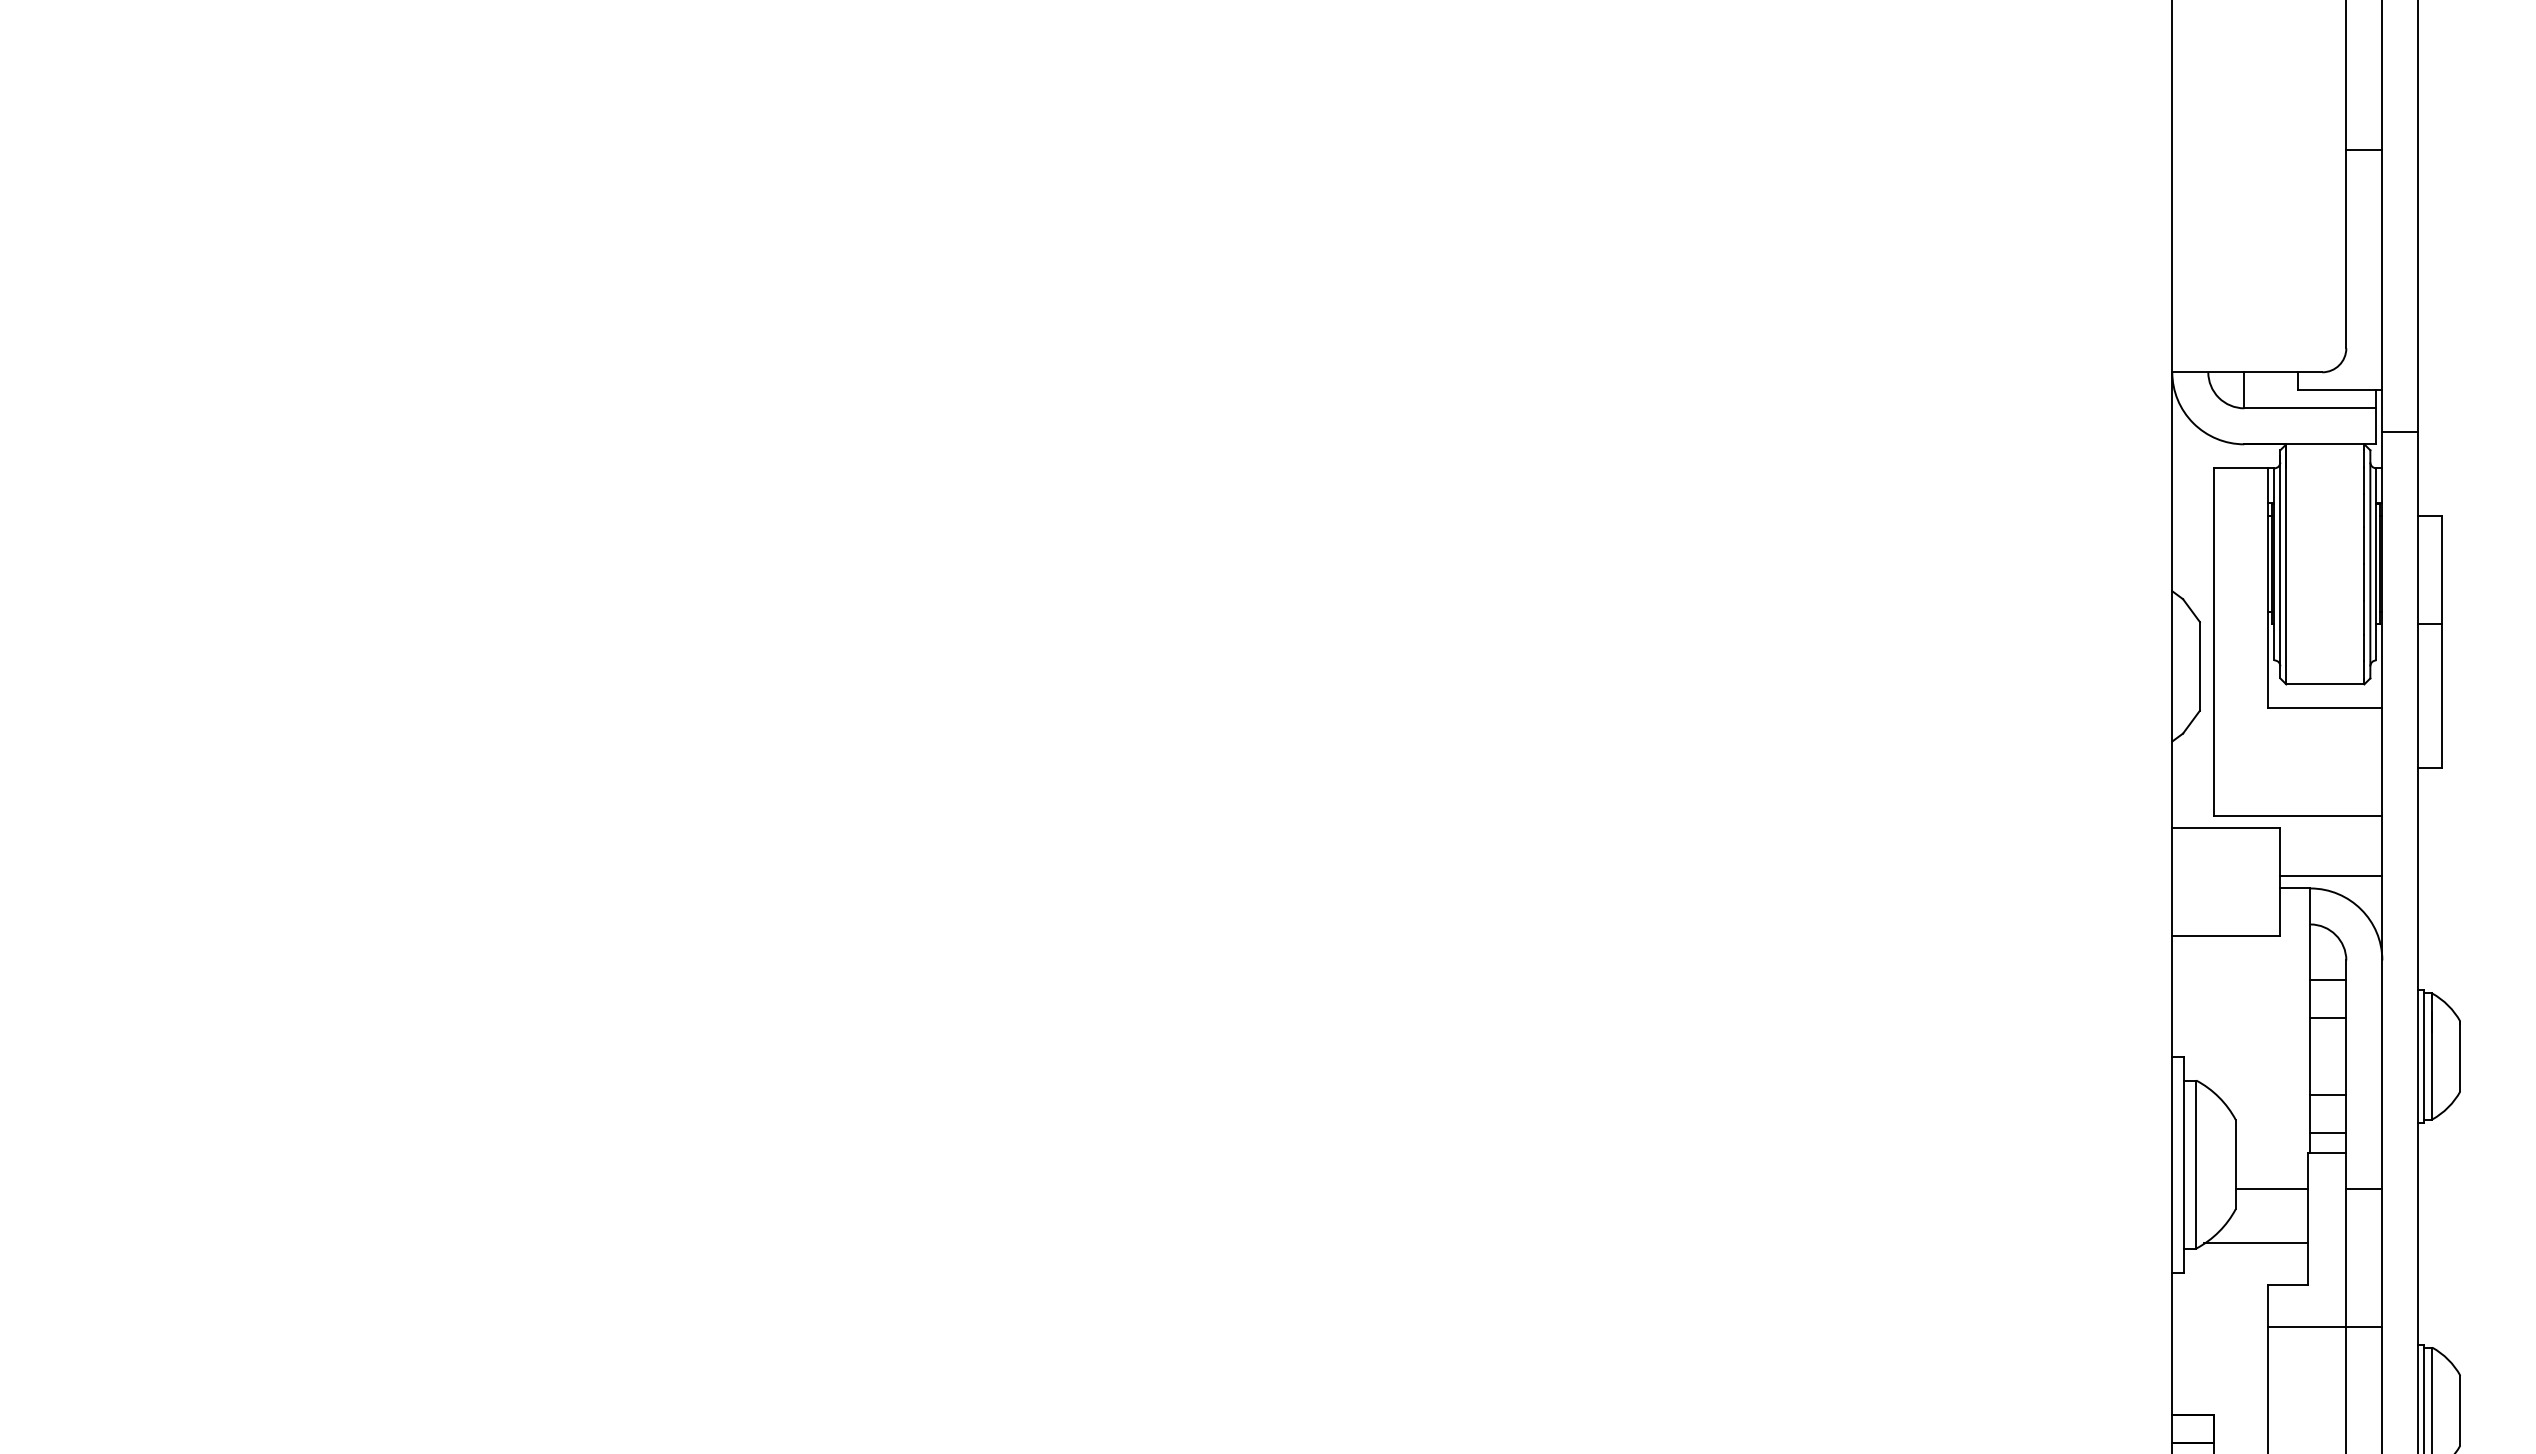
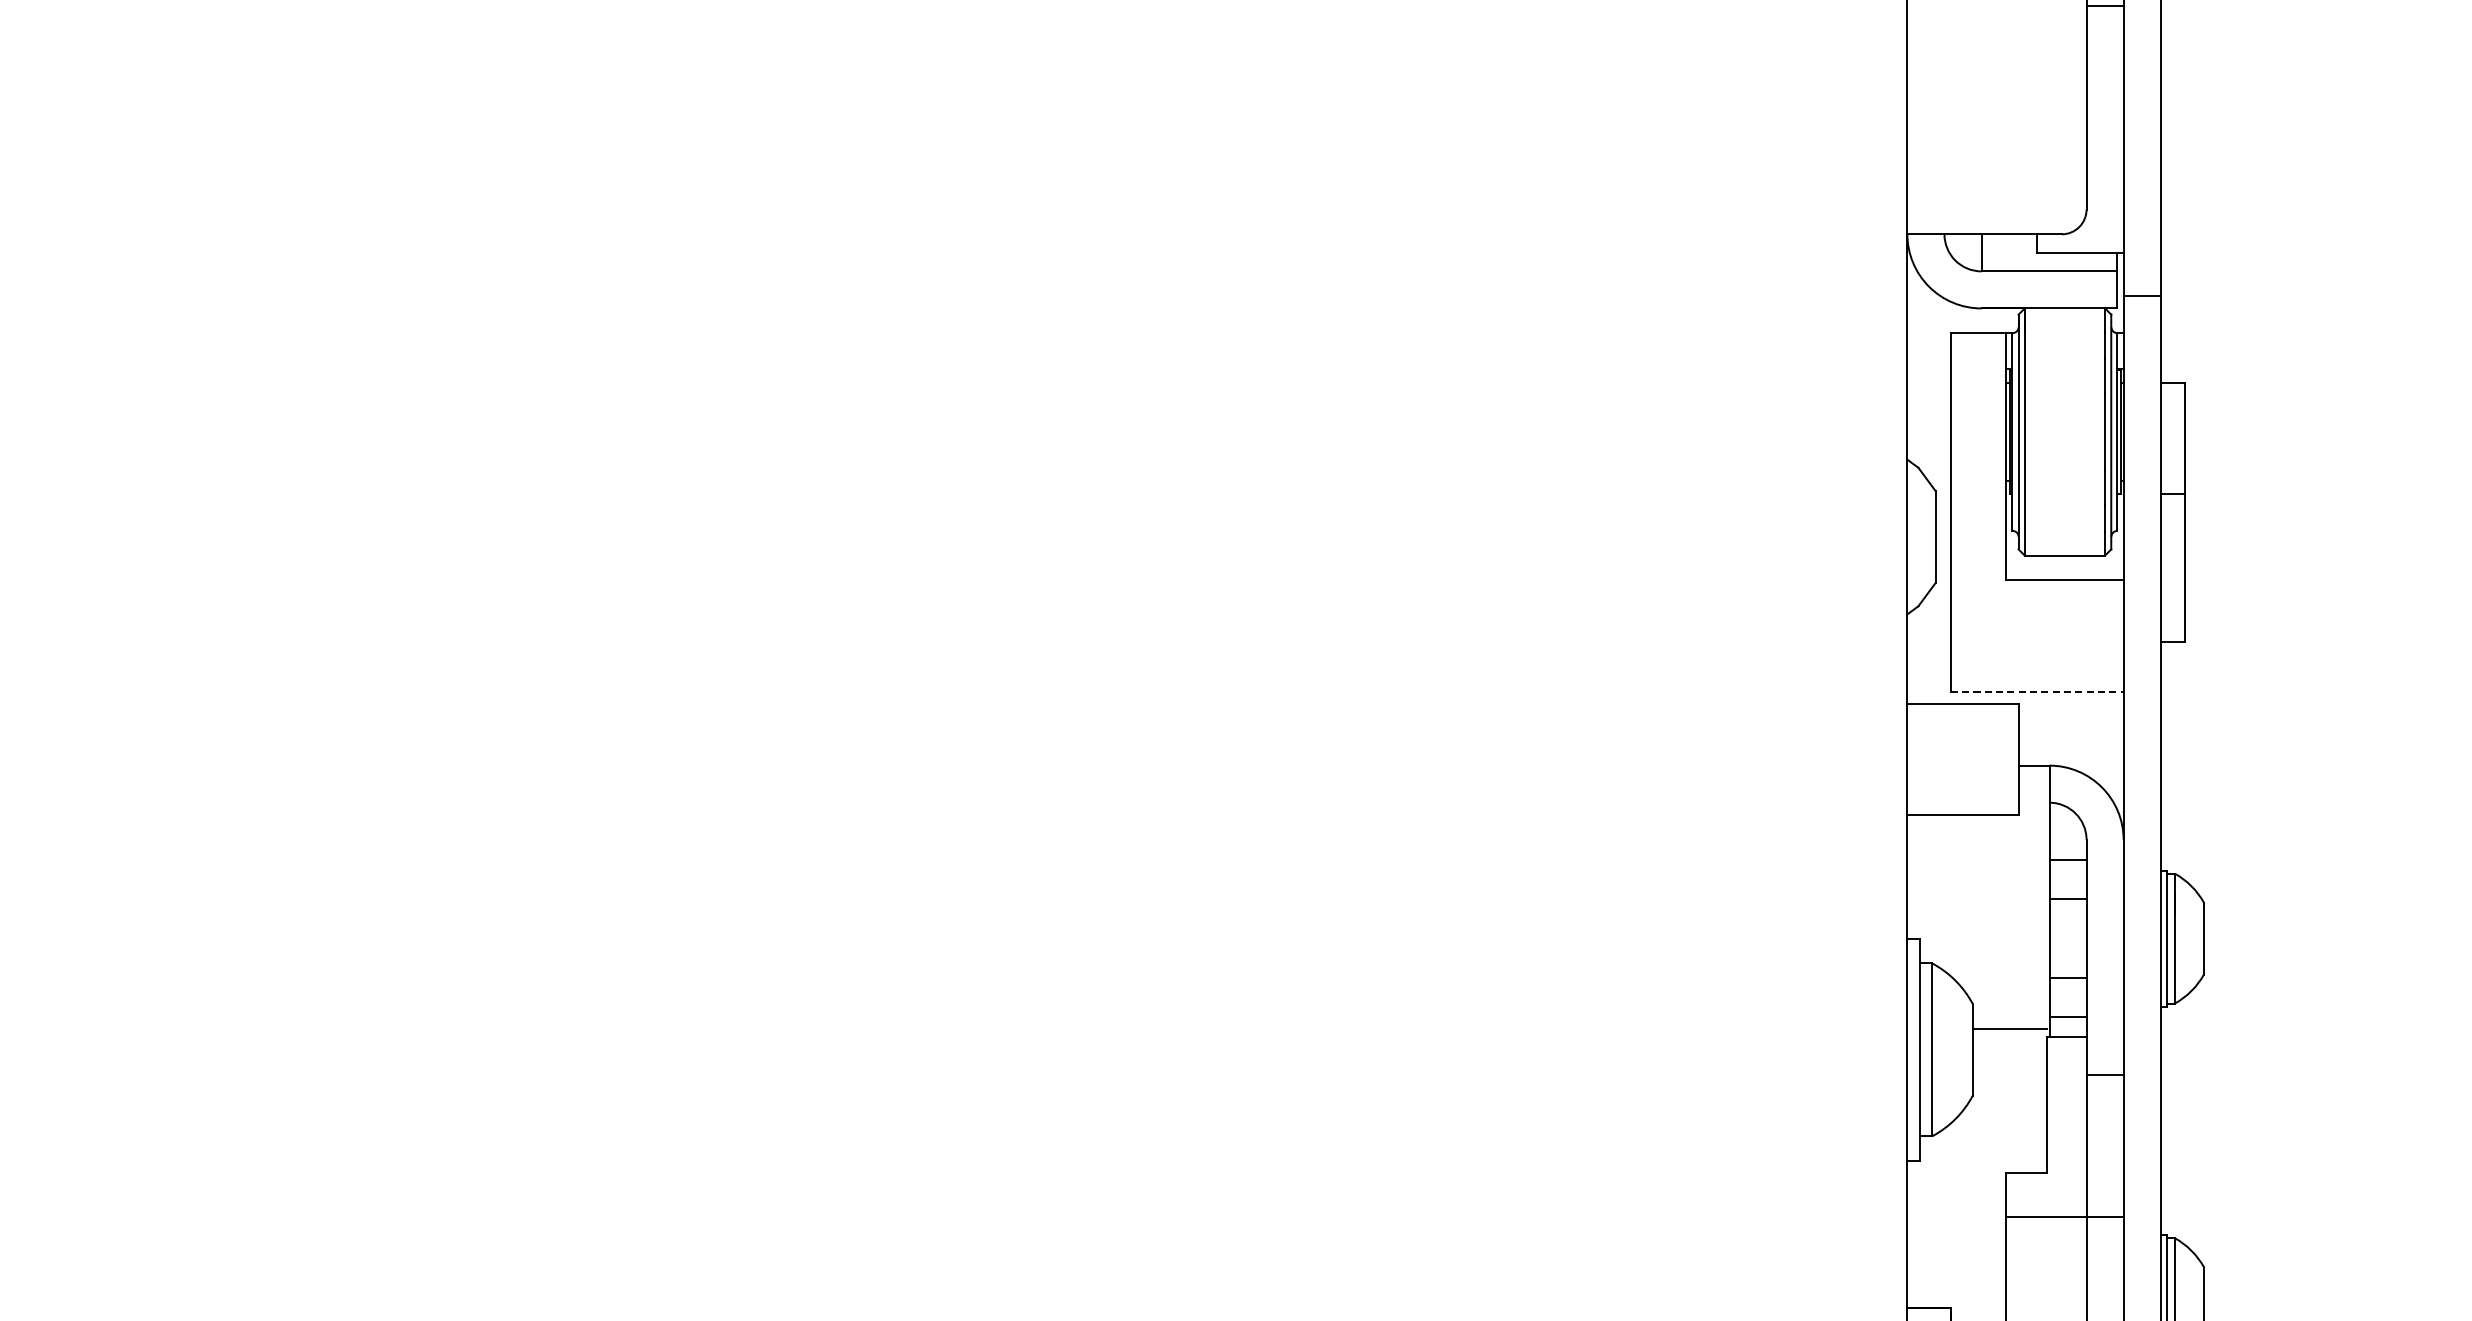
line: (2298, 816) -> (2037, 691), solid -> dashed
line: (2331, 876) -> (2071, 753), removed
line: (2271, 1188) -> (2009, 1029), moved
line: (2255, 1242) -> (1993, 1130), removed

